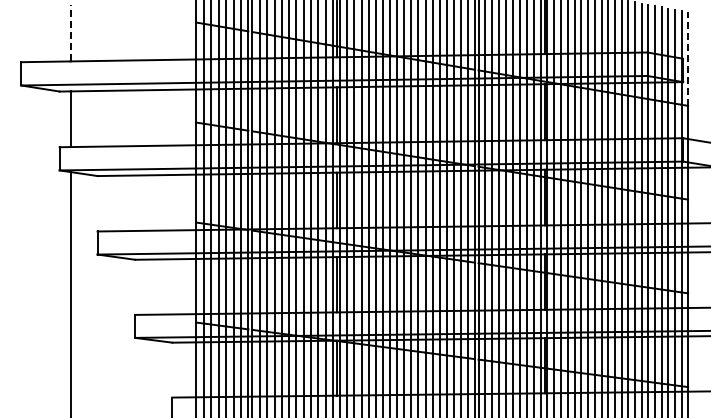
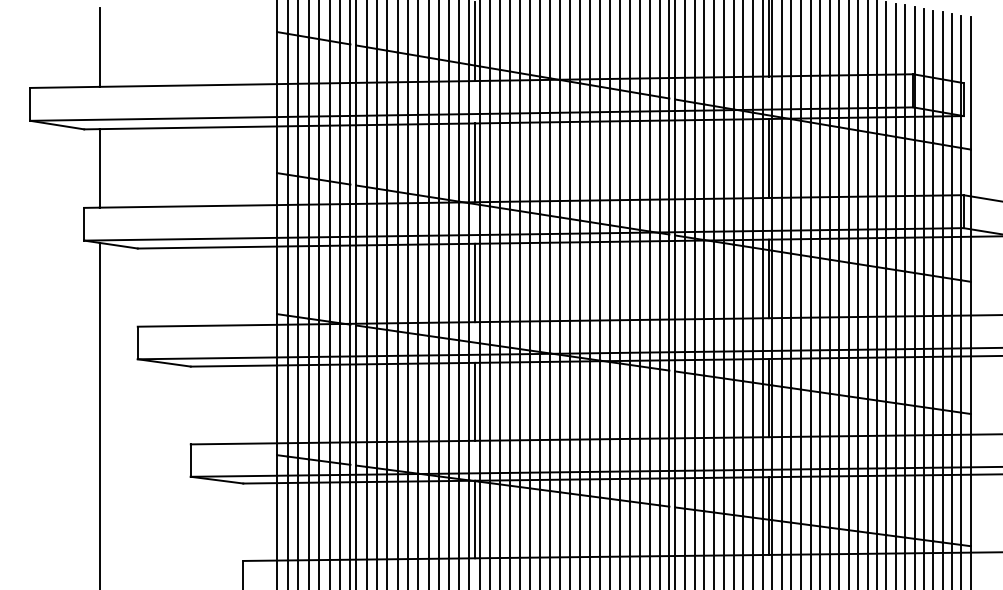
line: (70, 33) -> (99, 47), dashed -> solid
line: (688, 59) -> (971, 84), dashed -> solid

